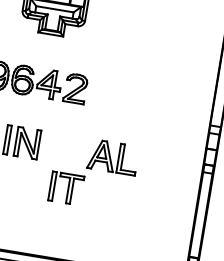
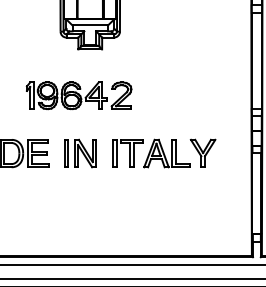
part: (150, 162) -> (202, 152), added
part: (65, 188) -> (127, 153), moved

